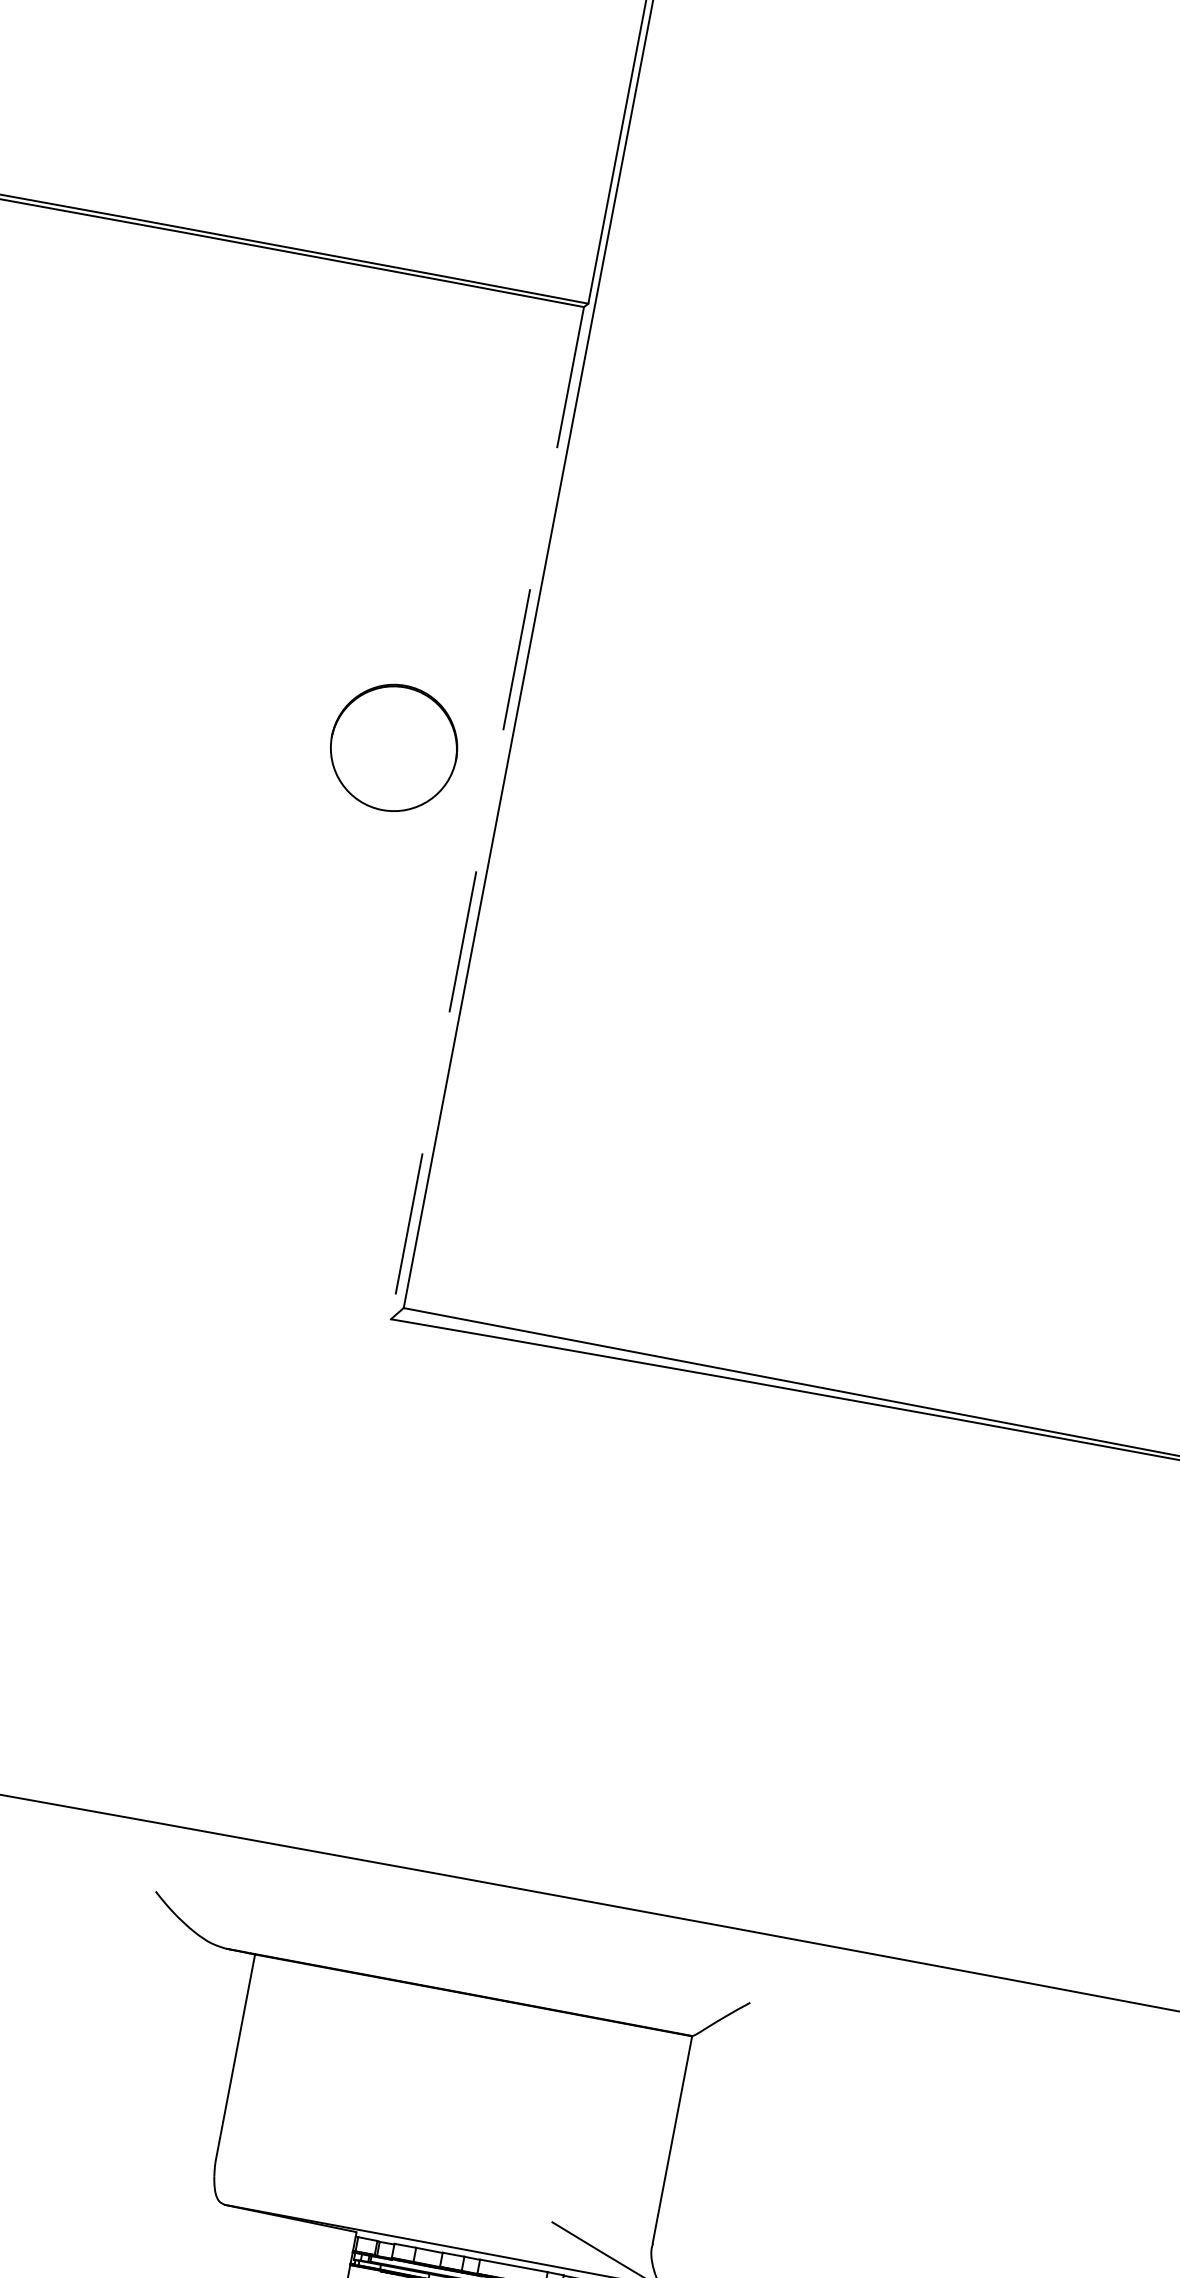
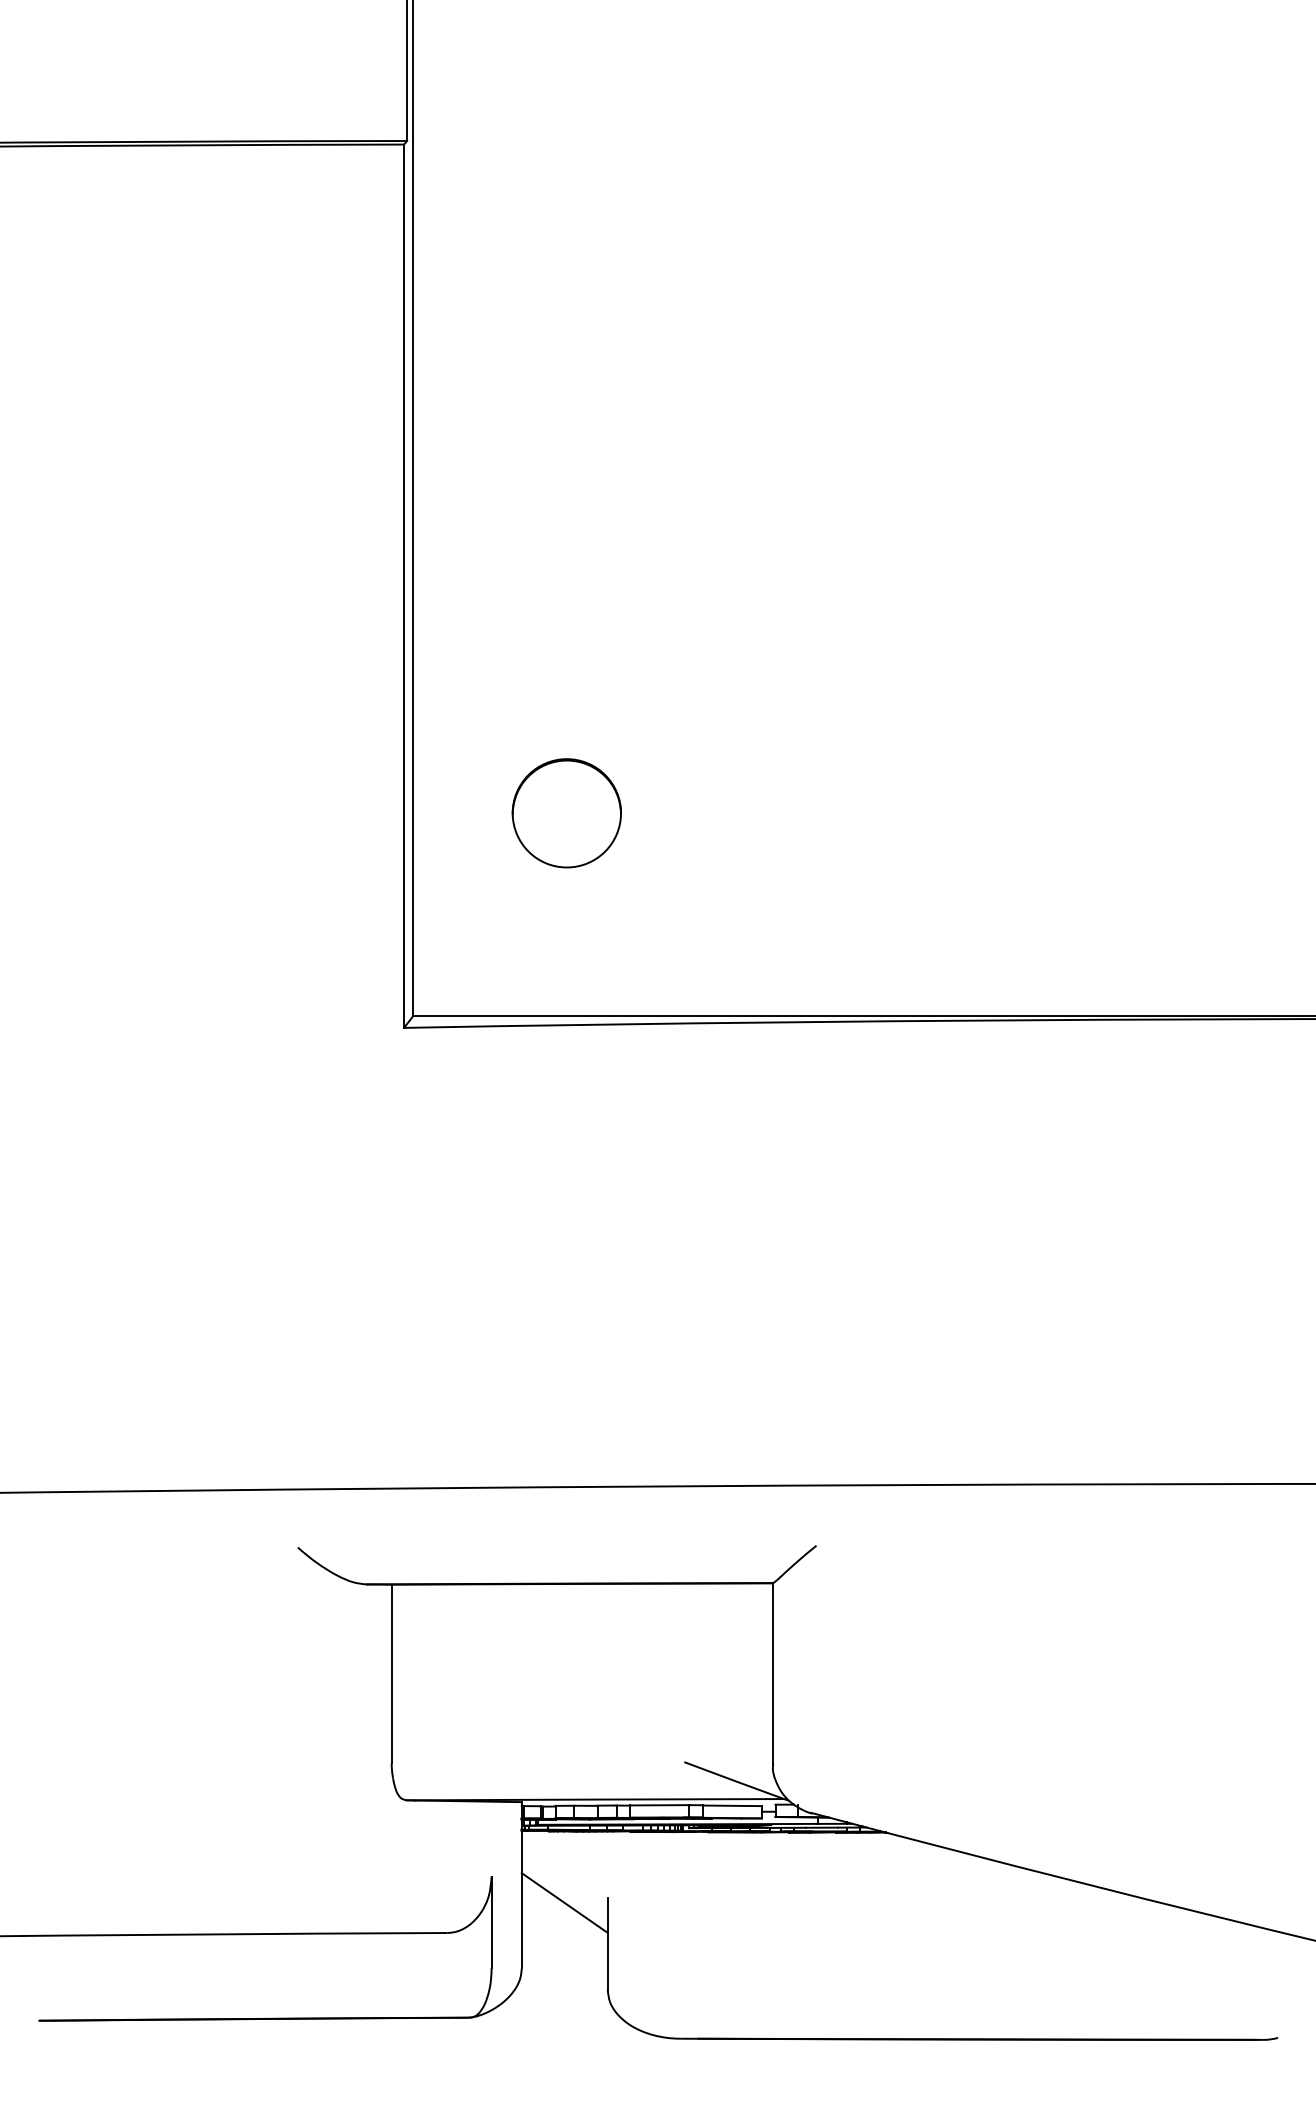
circle: (393, 748) -> (566, 813), moved
line: (487, 813) -> (404, 586), dashed -> solid

